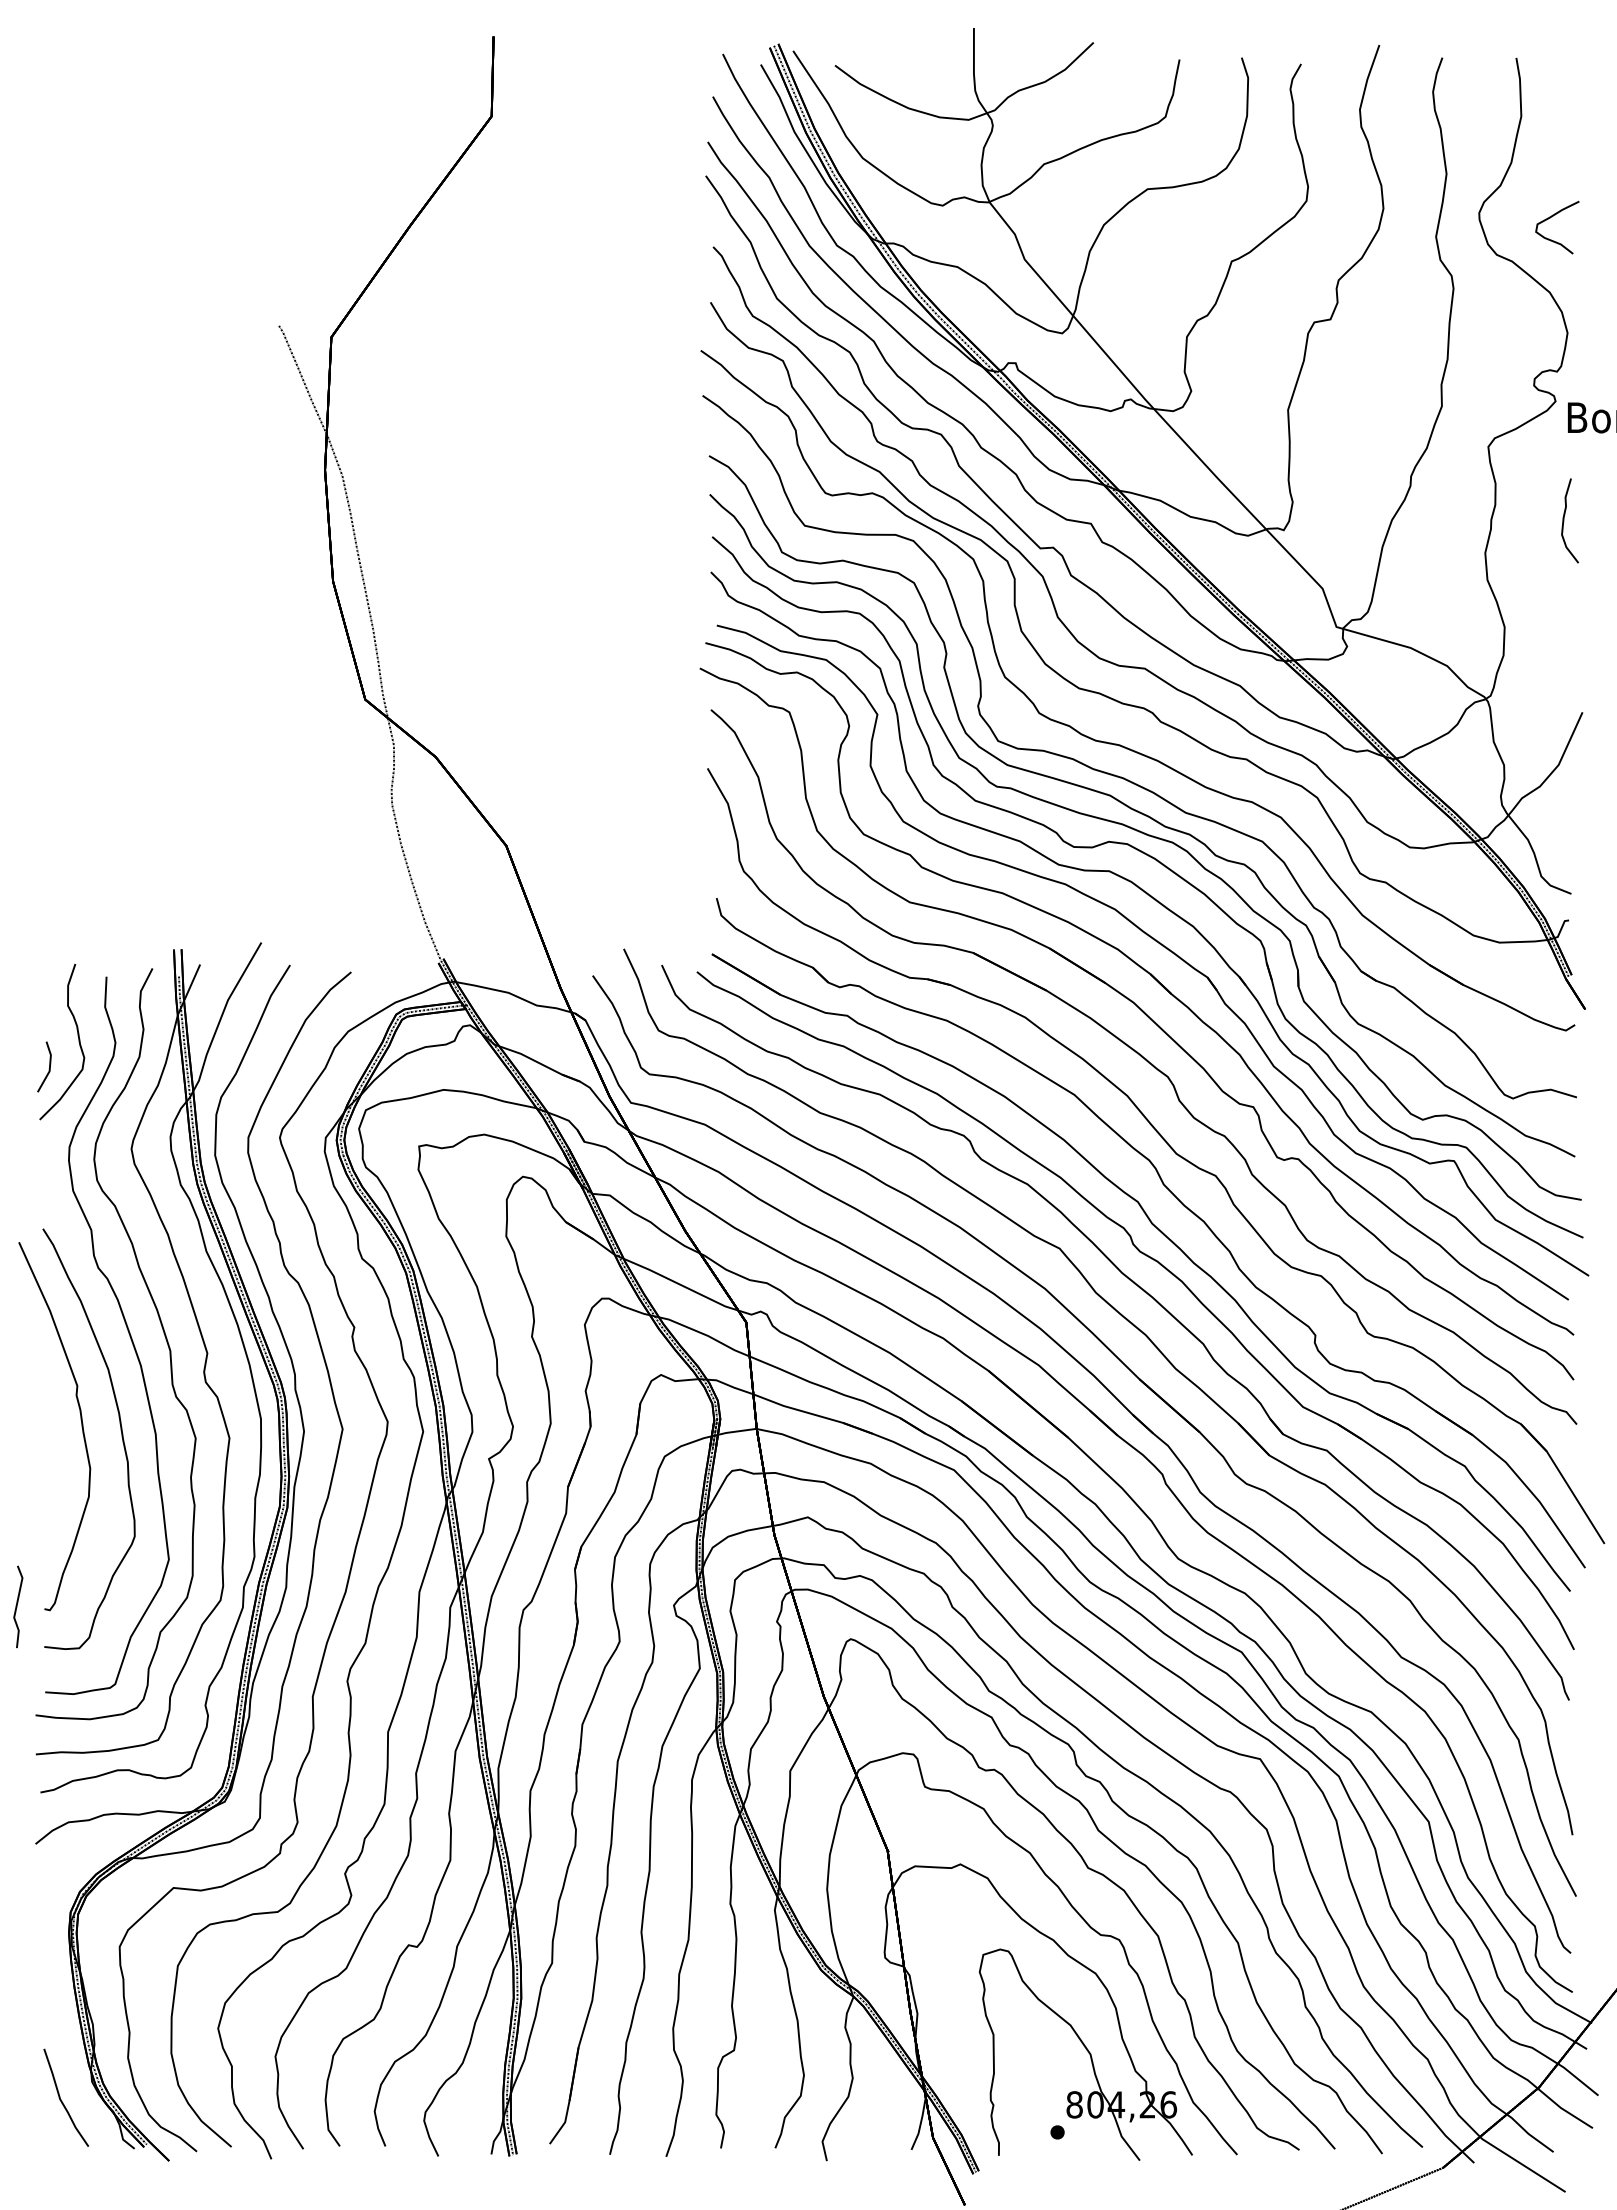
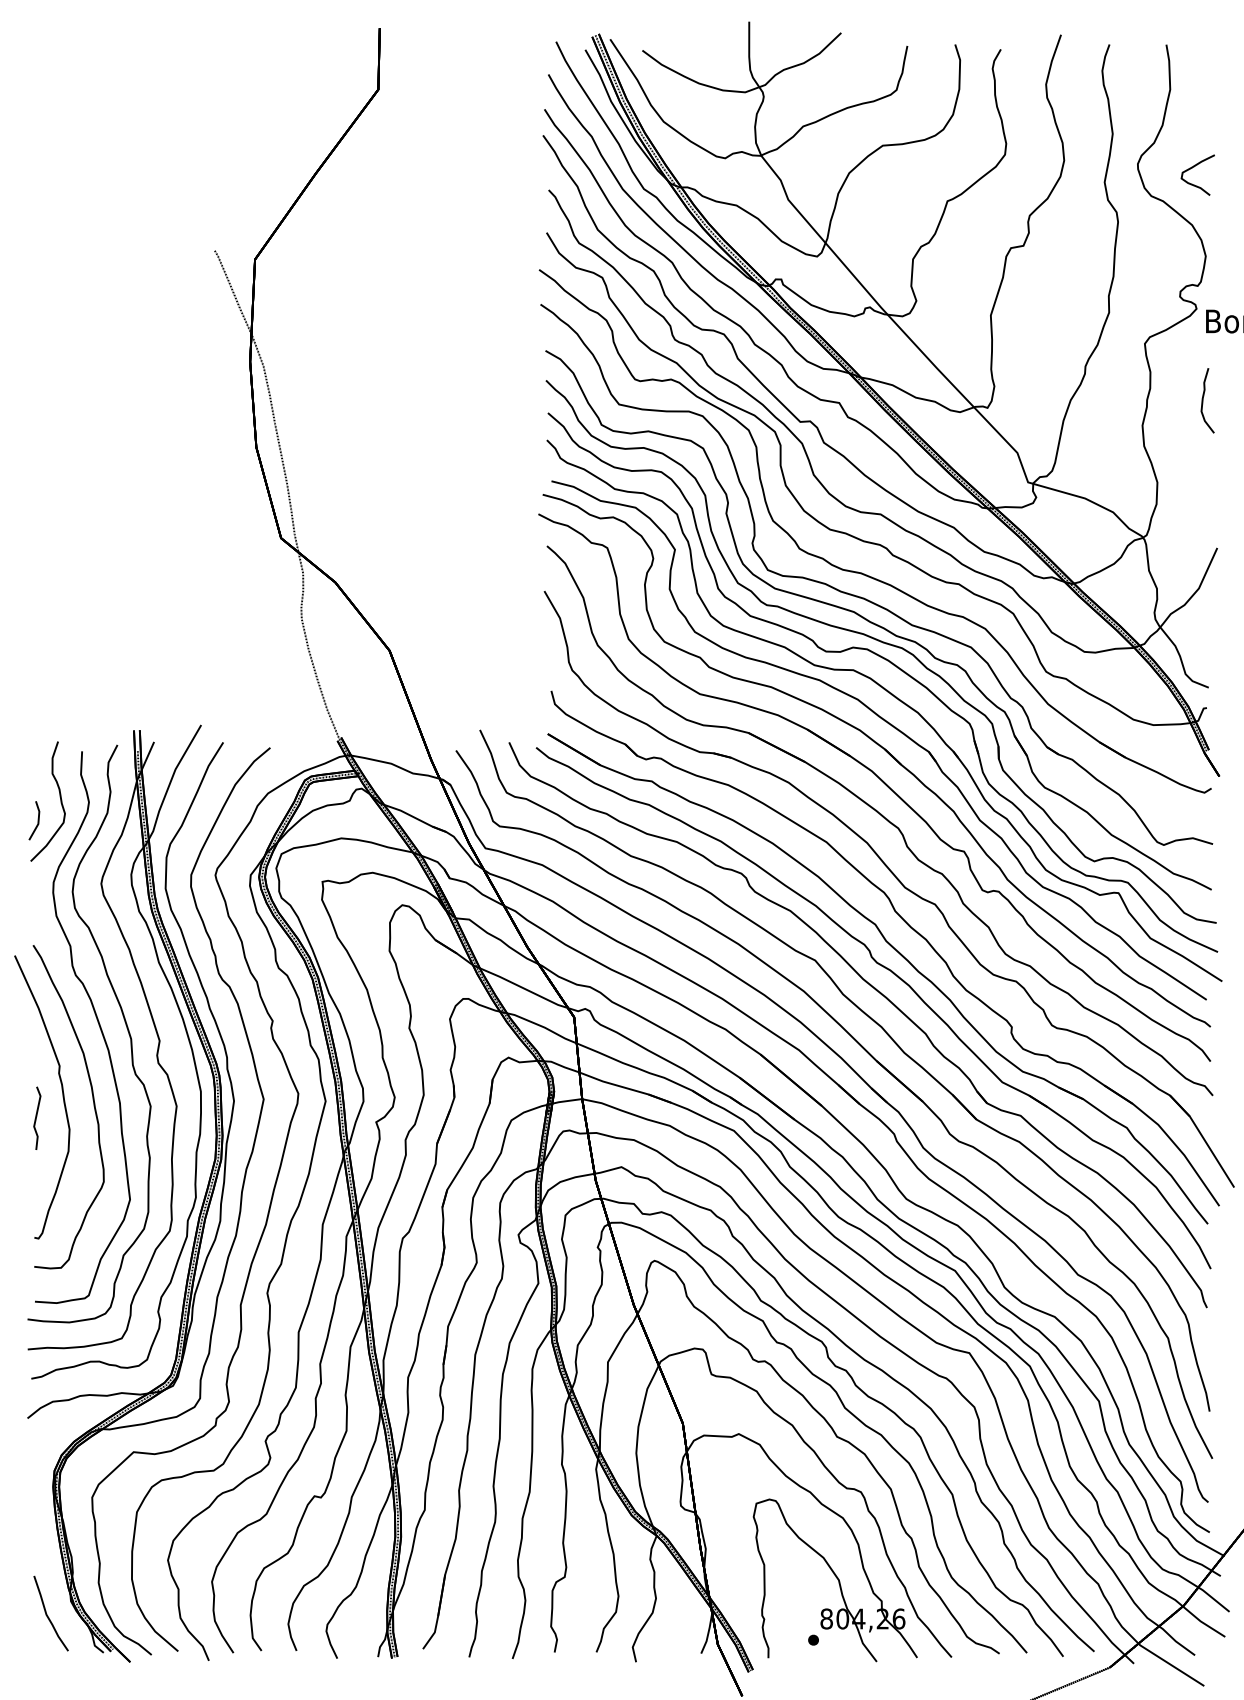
part: (18, 1606) -> (37, 1118), moved

